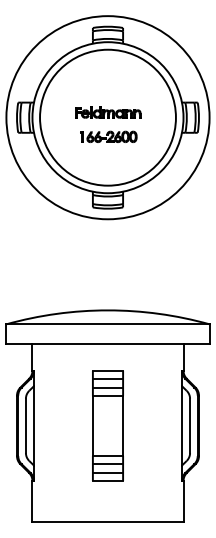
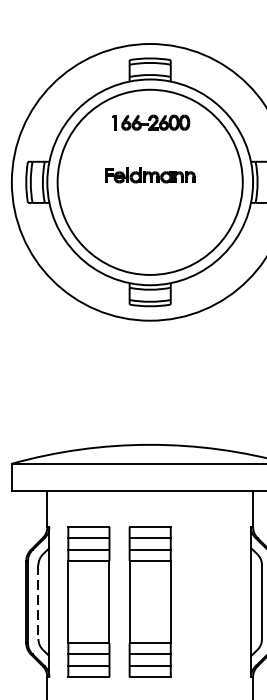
part: (108, 136) -> (150, 122), moved
part: (62, 425) -> (88, 601), added
line: (25, 426) -> (37, 602), solid -> dashed

